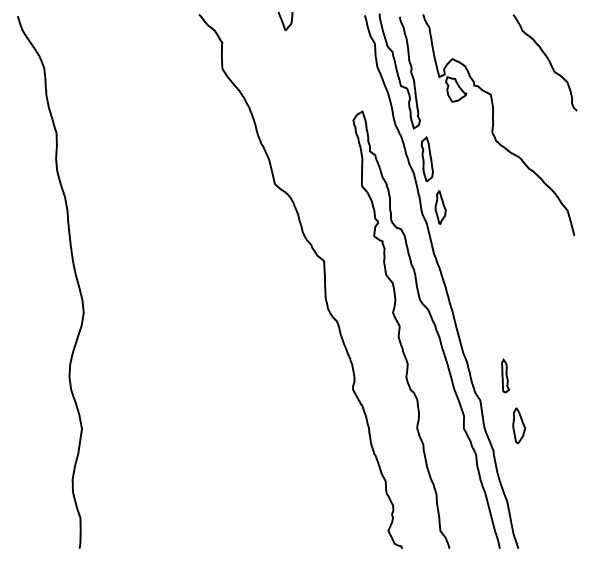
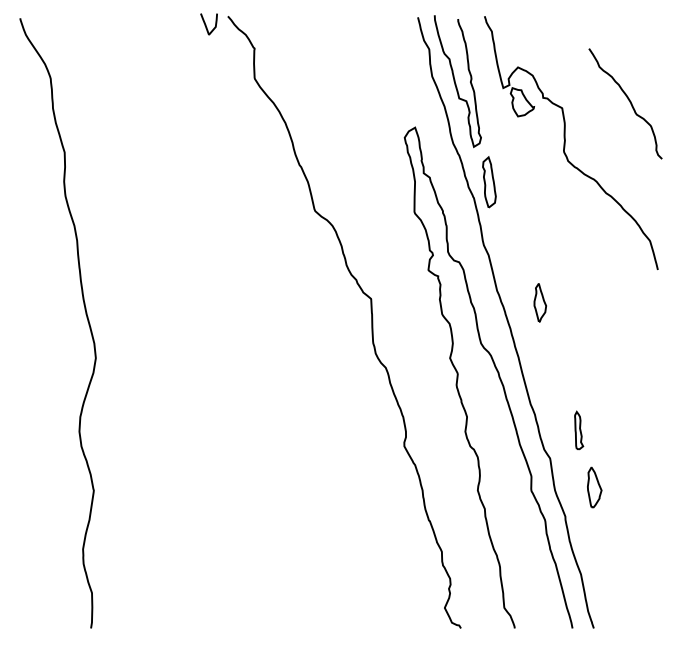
curve: (283, 21) -> (206, 24), moved
curve: (547, 60) -> (628, 101), moved
part: (440, 207) -> (540, 302), moved

